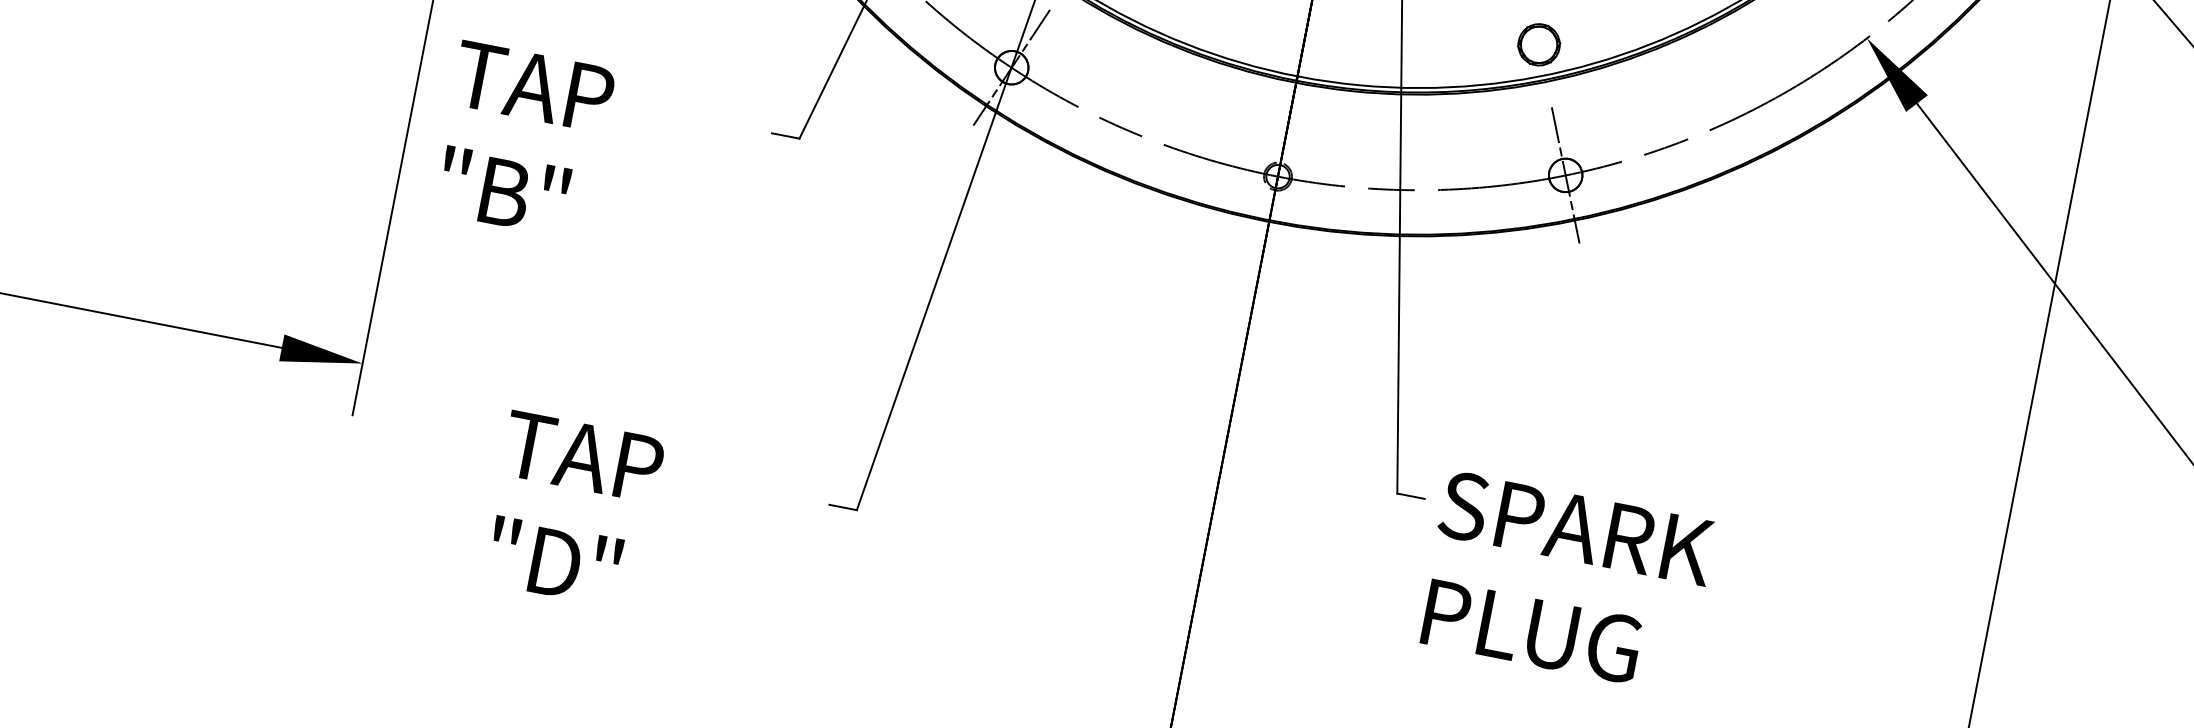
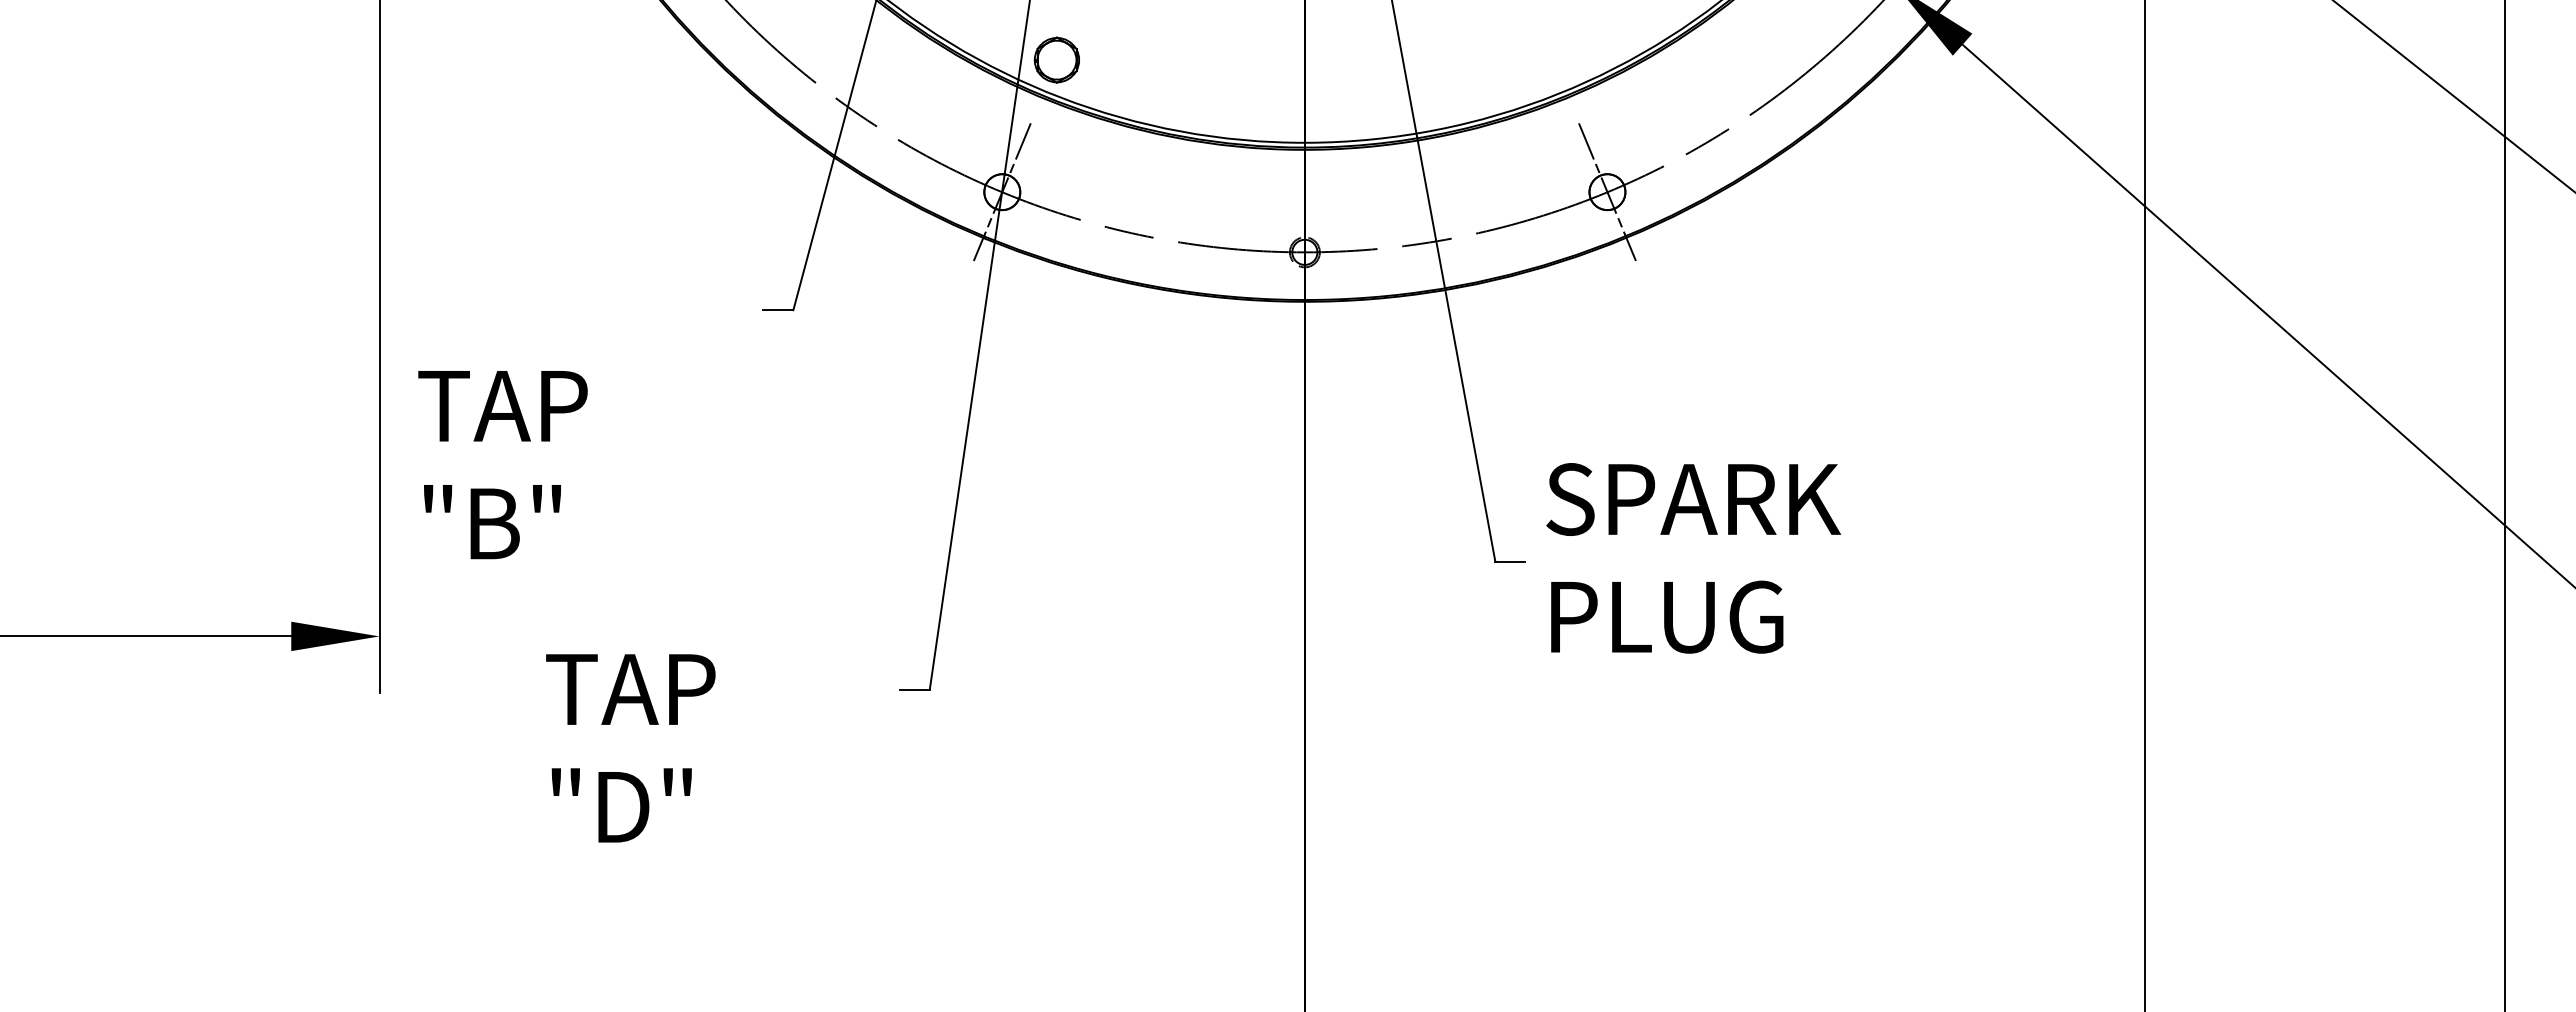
part: (1538, 45) -> (1552, 60), removed
text: (522, 141) -> (502, 465), moved
text: (1566, 582) -> (1693, 558), moved

